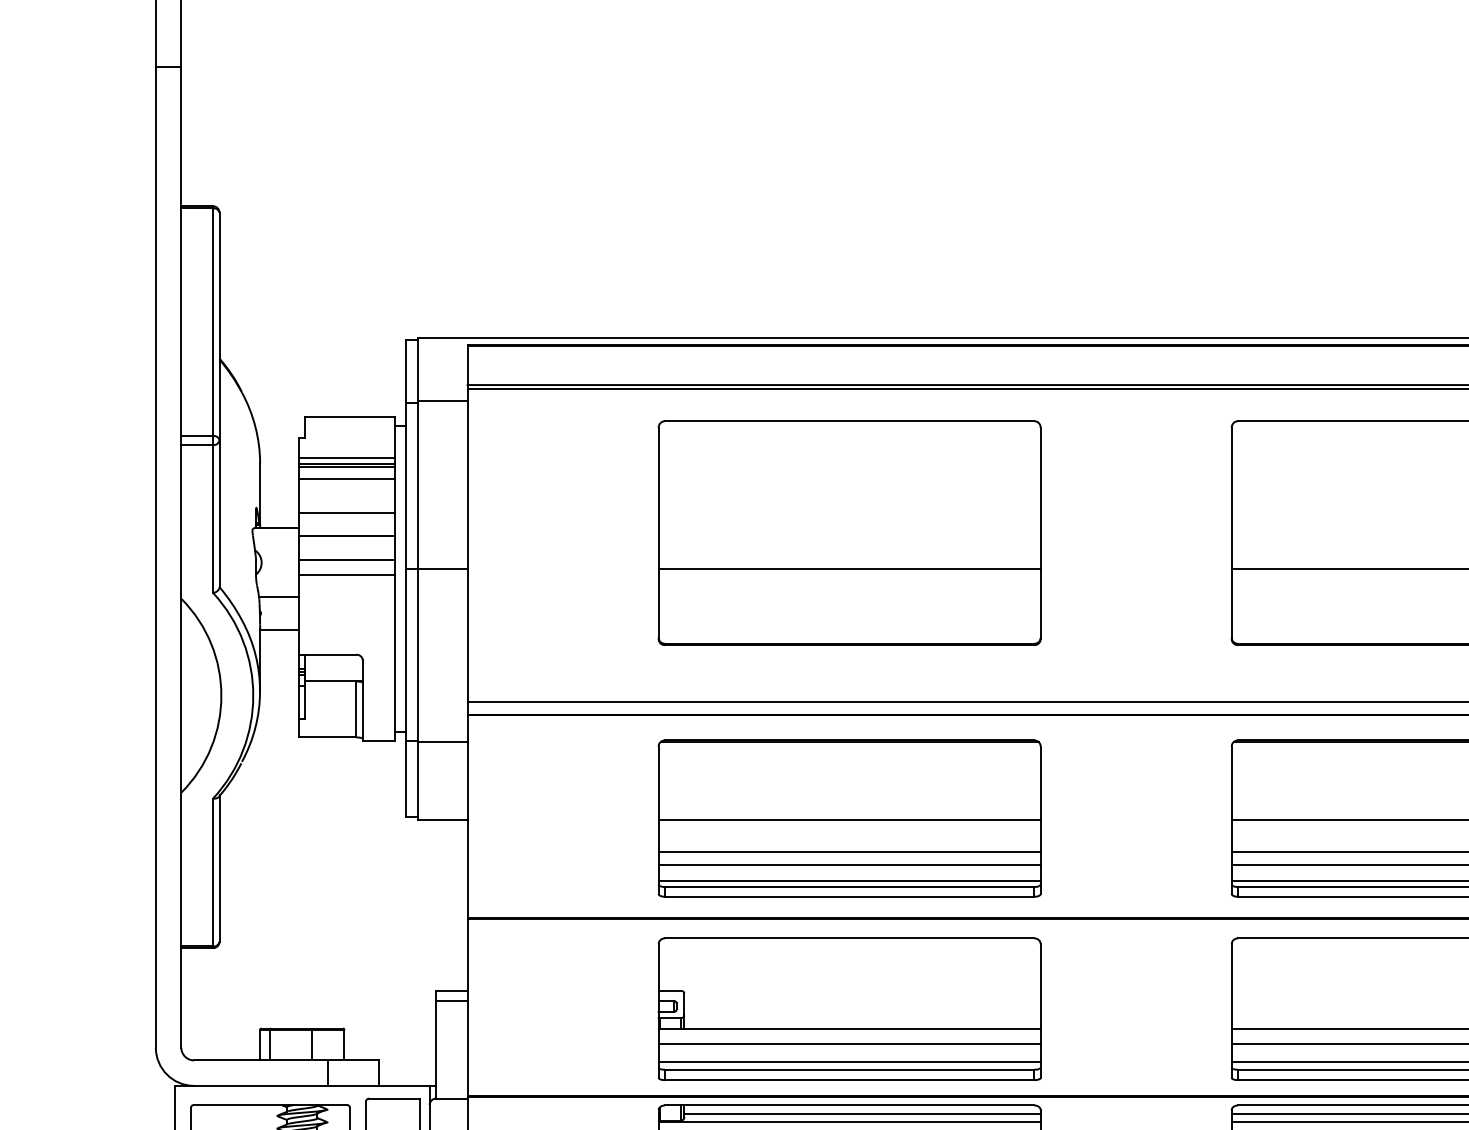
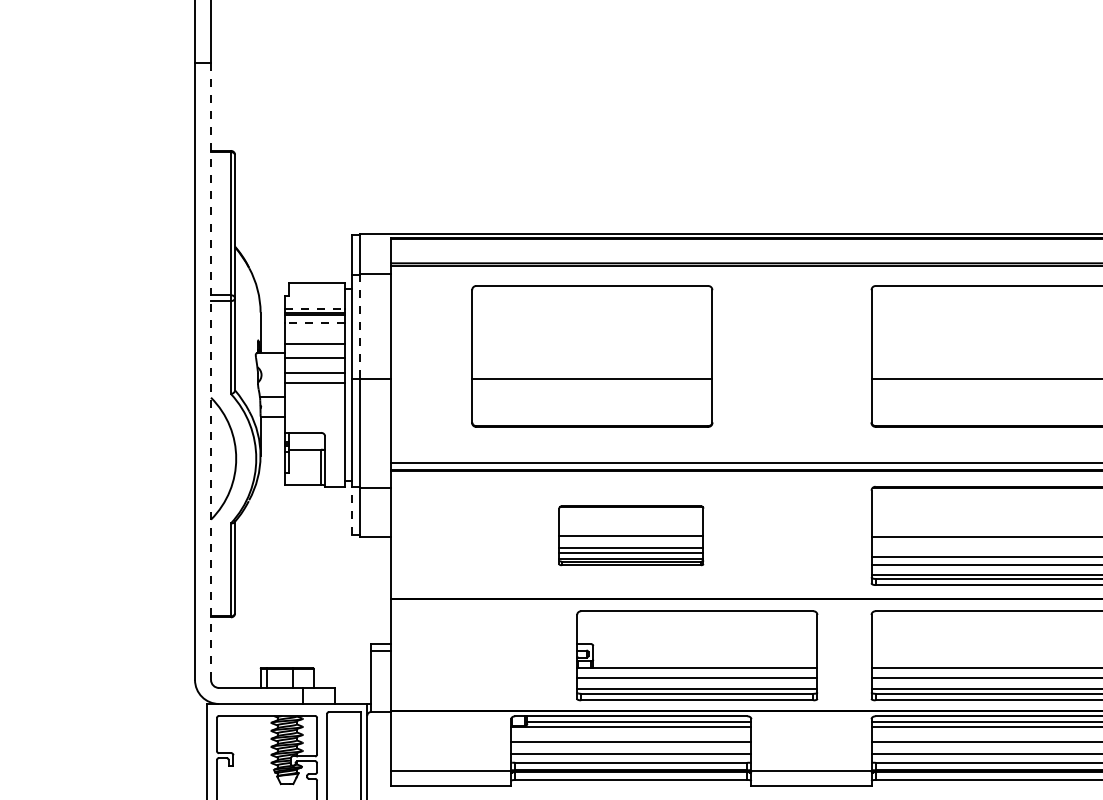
line: (347, 456) -> (315, 308), solid -> dashed
line: (345, 479) -> (314, 322), solid -> dashed
line: (419, 485) -> (360, 326), solid -> dashed
part: (849, 533) -> (592, 356), moved
line: (182, 558) -> (211, 372), solid -> dashed
line: (406, 778) -> (352, 510), solid -> dashed
part: (849, 817) -> (631, 535), size x0.6
part: (849, 1008) -> (697, 655), moved

